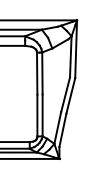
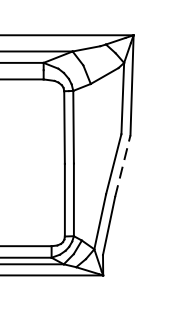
line: (70, 95) -> (122, 165), solid -> dashed

